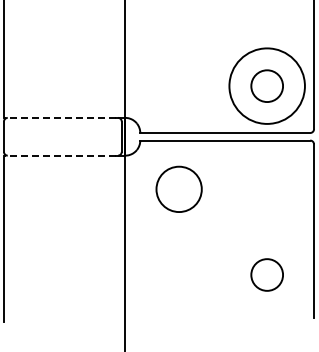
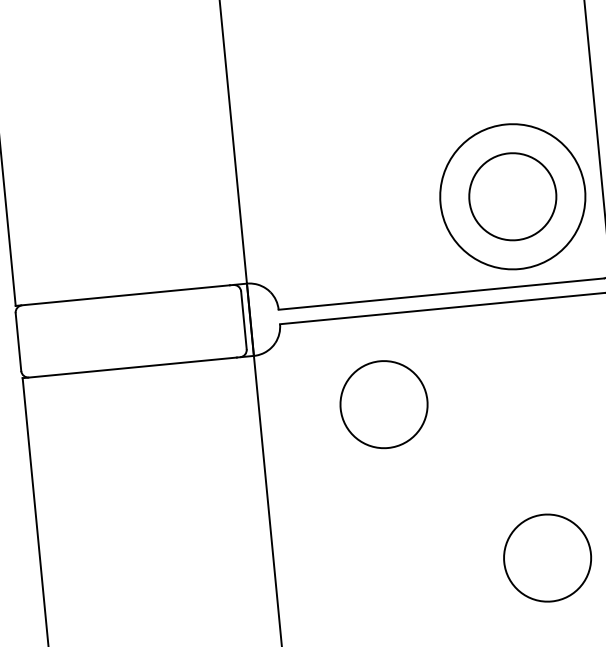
circle: (266, 85) -> (511, 195), size x1.43
line: (60, 117) -> (123, 294), dashed -> solid
line: (60, 155) -> (130, 367), dashed -> solid
circle: (178, 188) -> (382, 403), moved
circle: (266, 274) -> (546, 557), size x1.43

